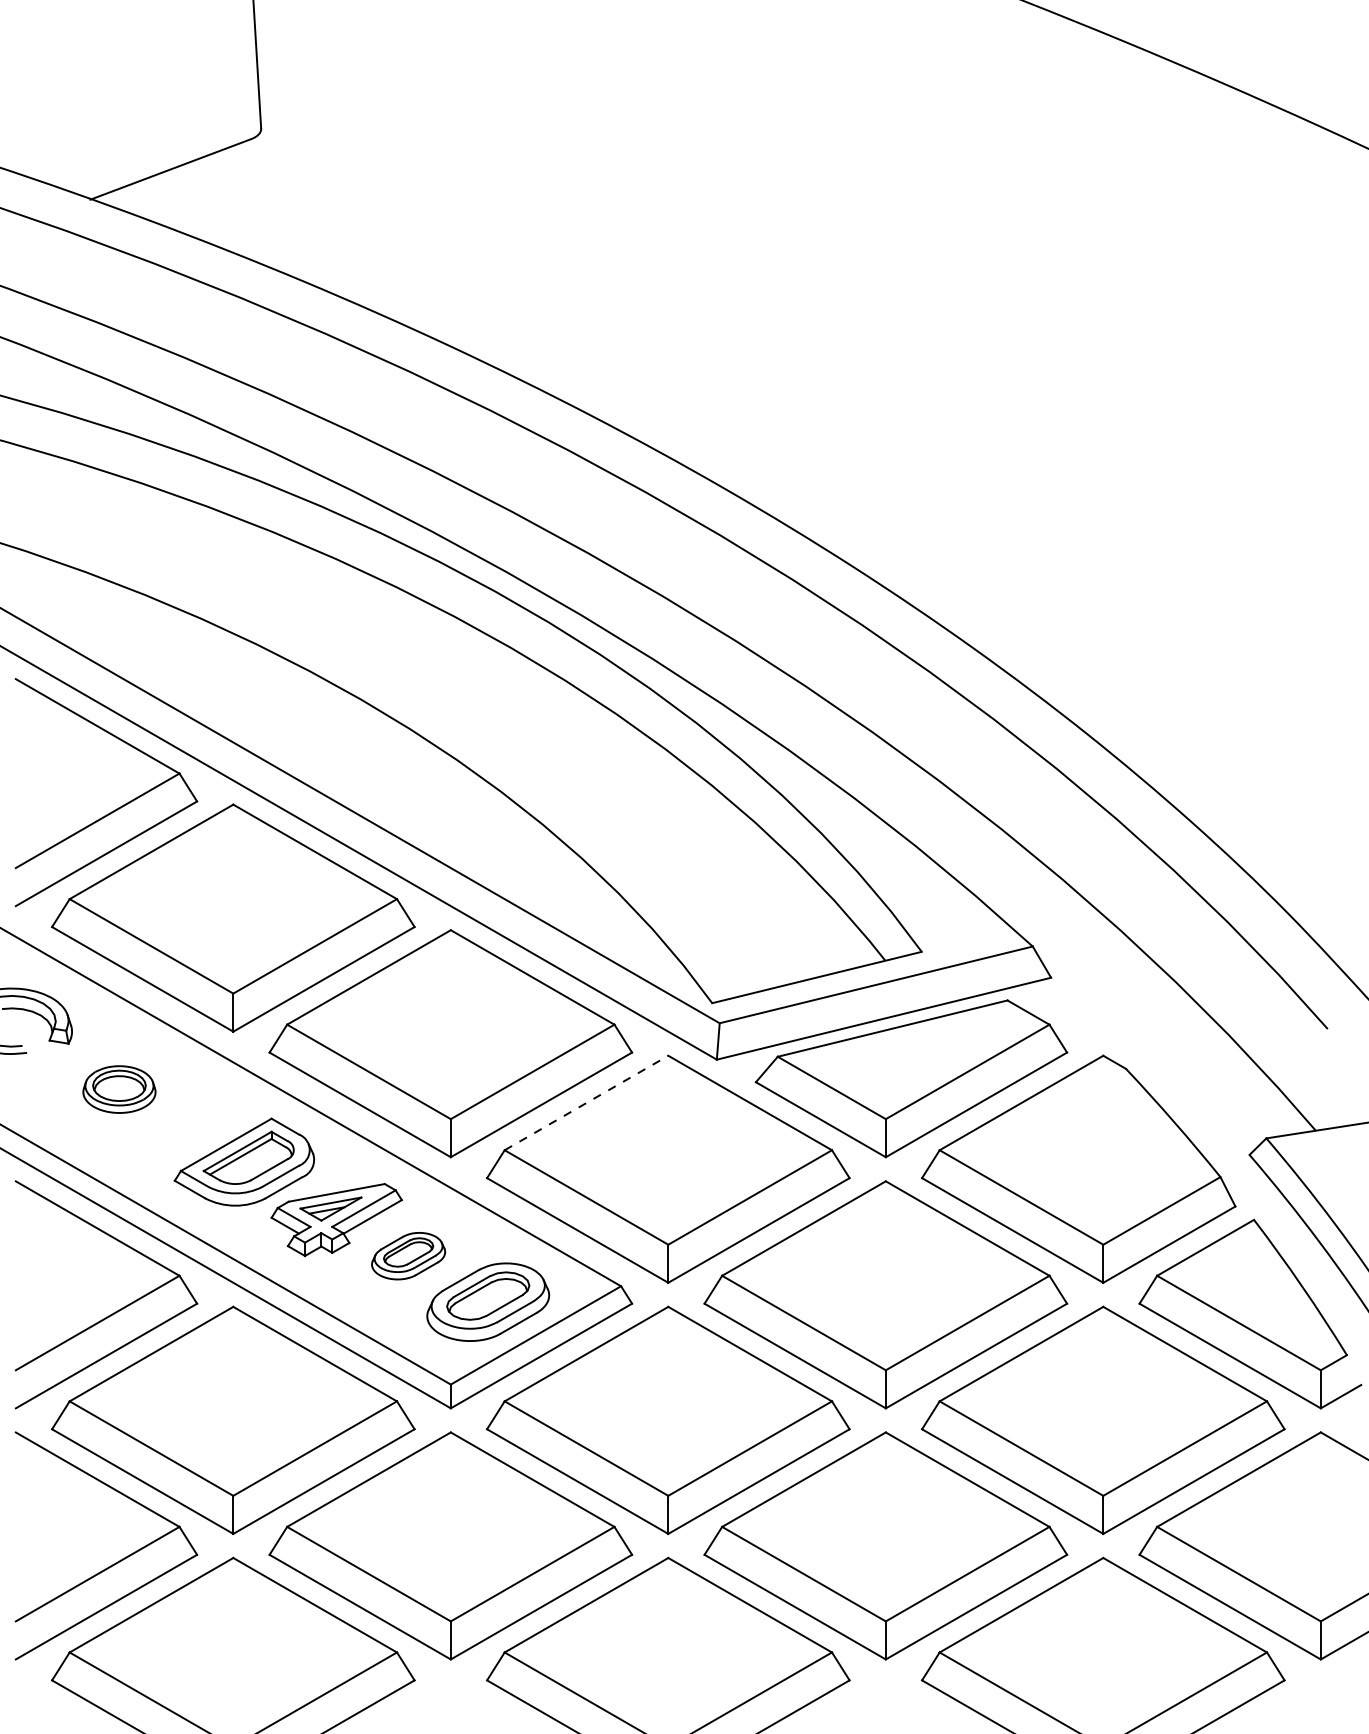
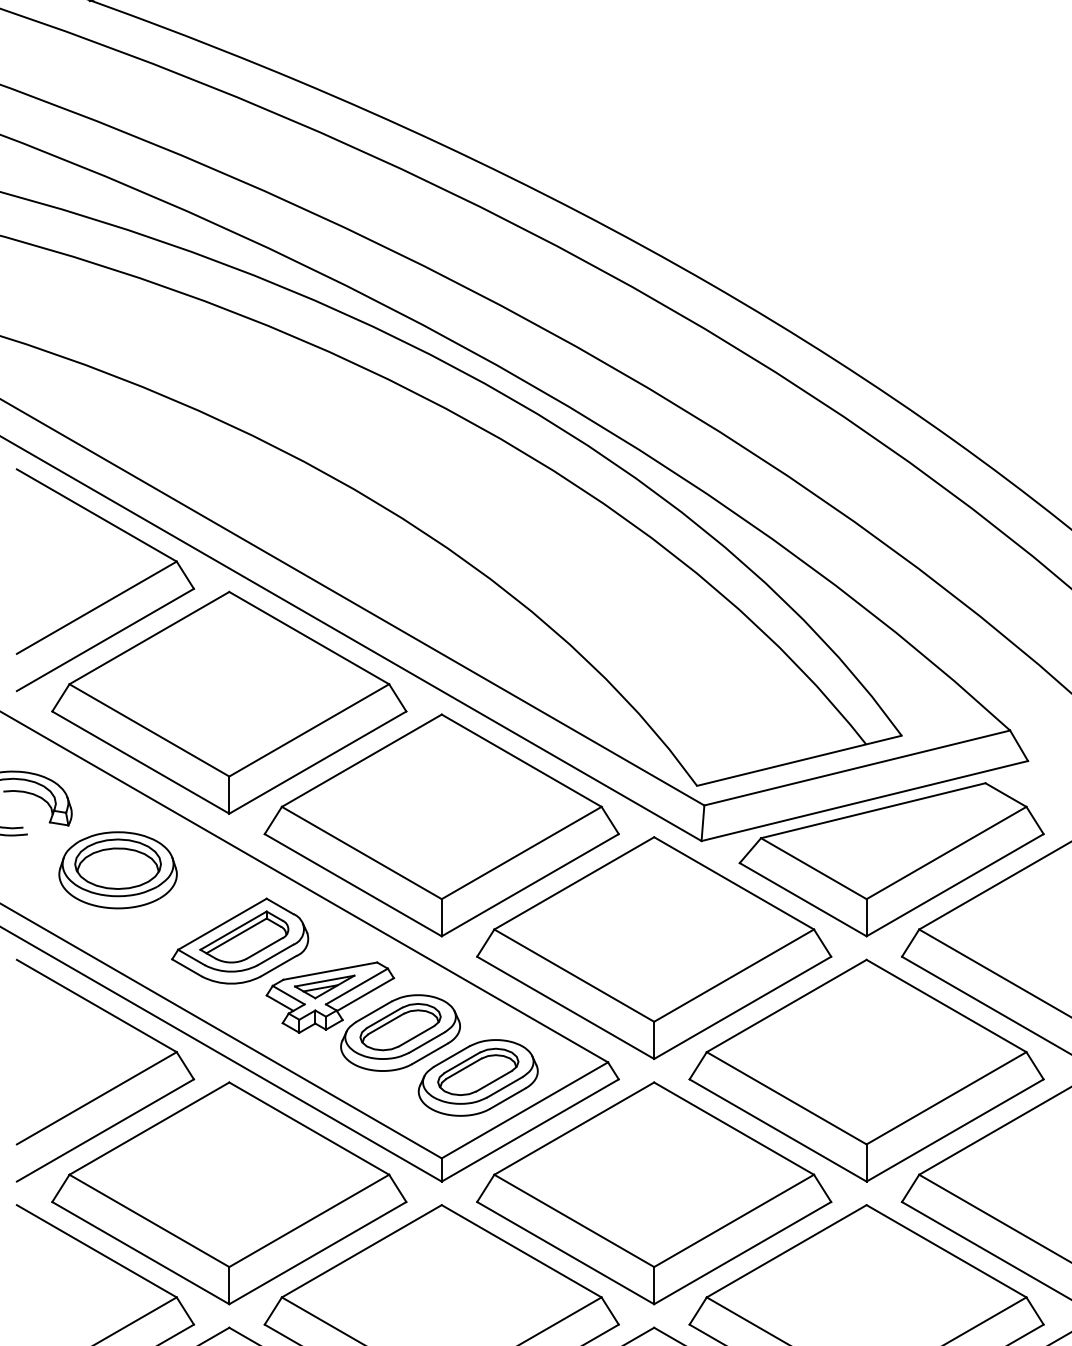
part: (119, 1089) -> (118, 870), size x1.67
line: (586, 1102) -> (574, 882), dashed -> solid
part: (408, 1255) -> (400, 1032), size x1.67

